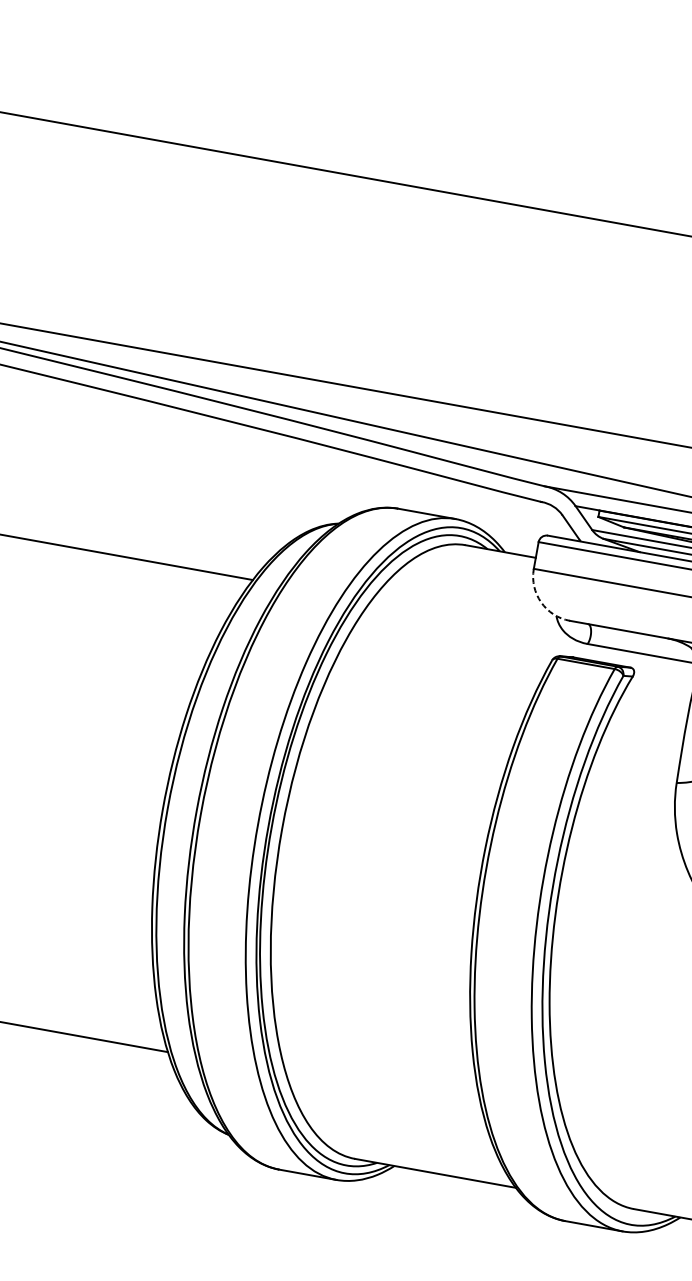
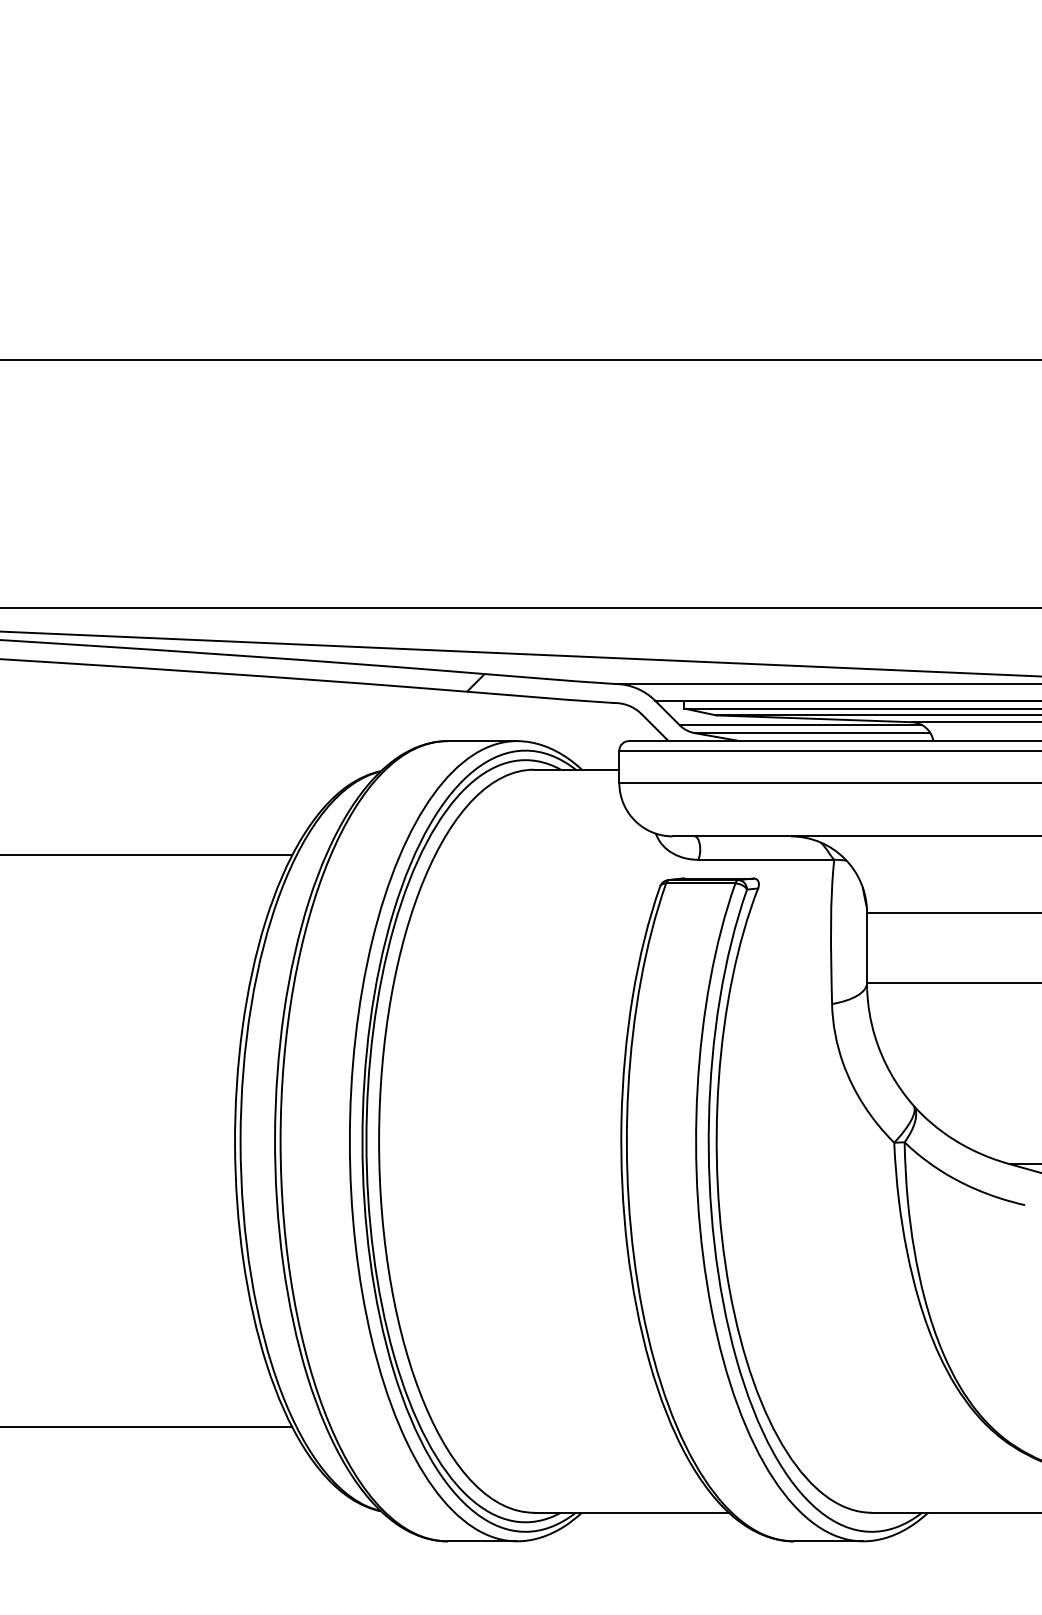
hatch: (429, 464) -> (475, 682), added
arc: (540, 602) -> (634, 820), dashed -> solid

